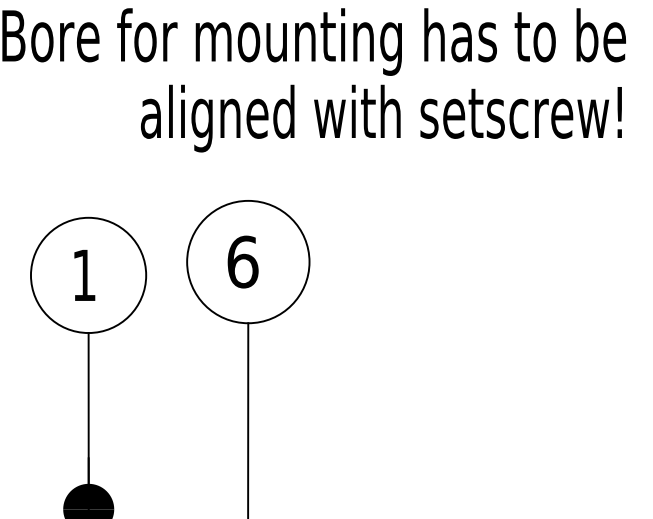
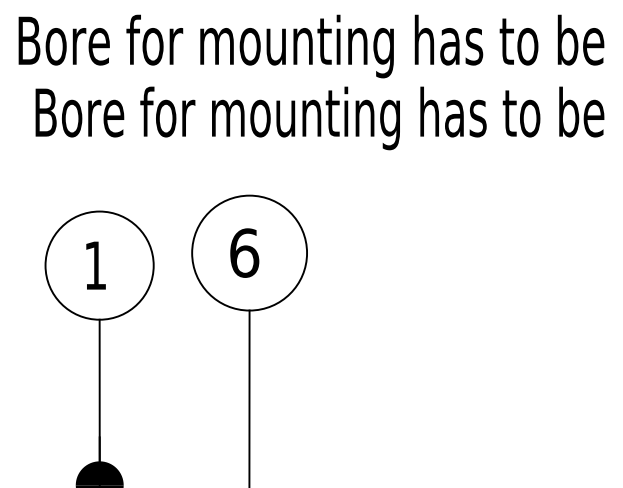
text: (322, 118) -> (319, 118), aligned with setscrew! -> Bore for mounting has to be

